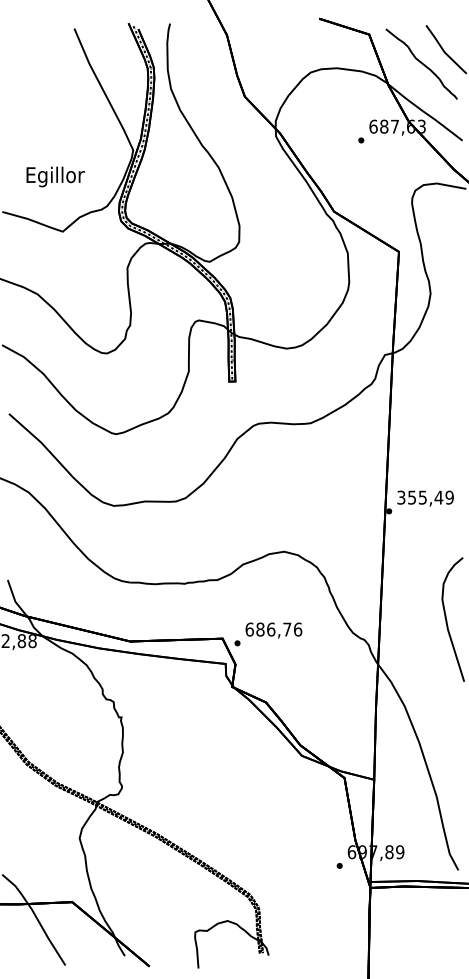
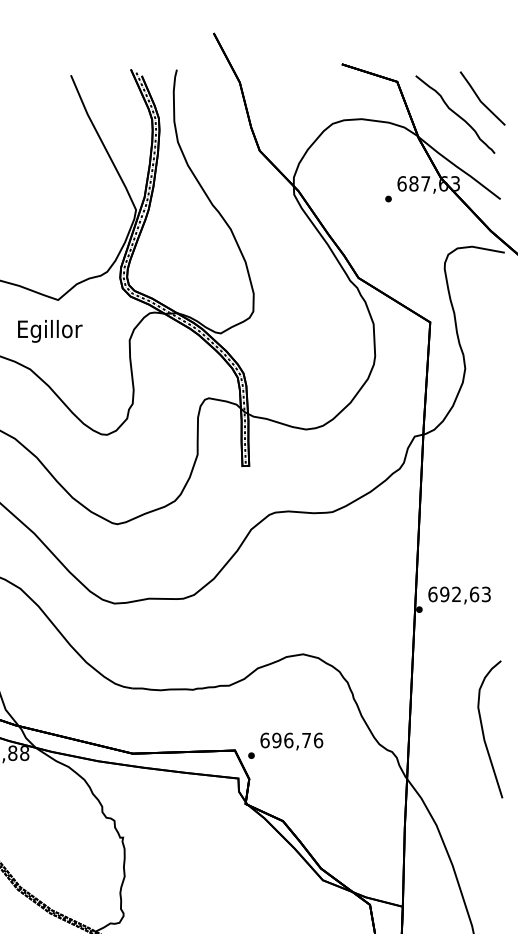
text: (55, 176) -> (50, 330), moved
text: (425, 497) -> (459, 594), 355,49 -> 692,63
text: (260, 629) -> (276, 740), 686,76 -> 696,76

